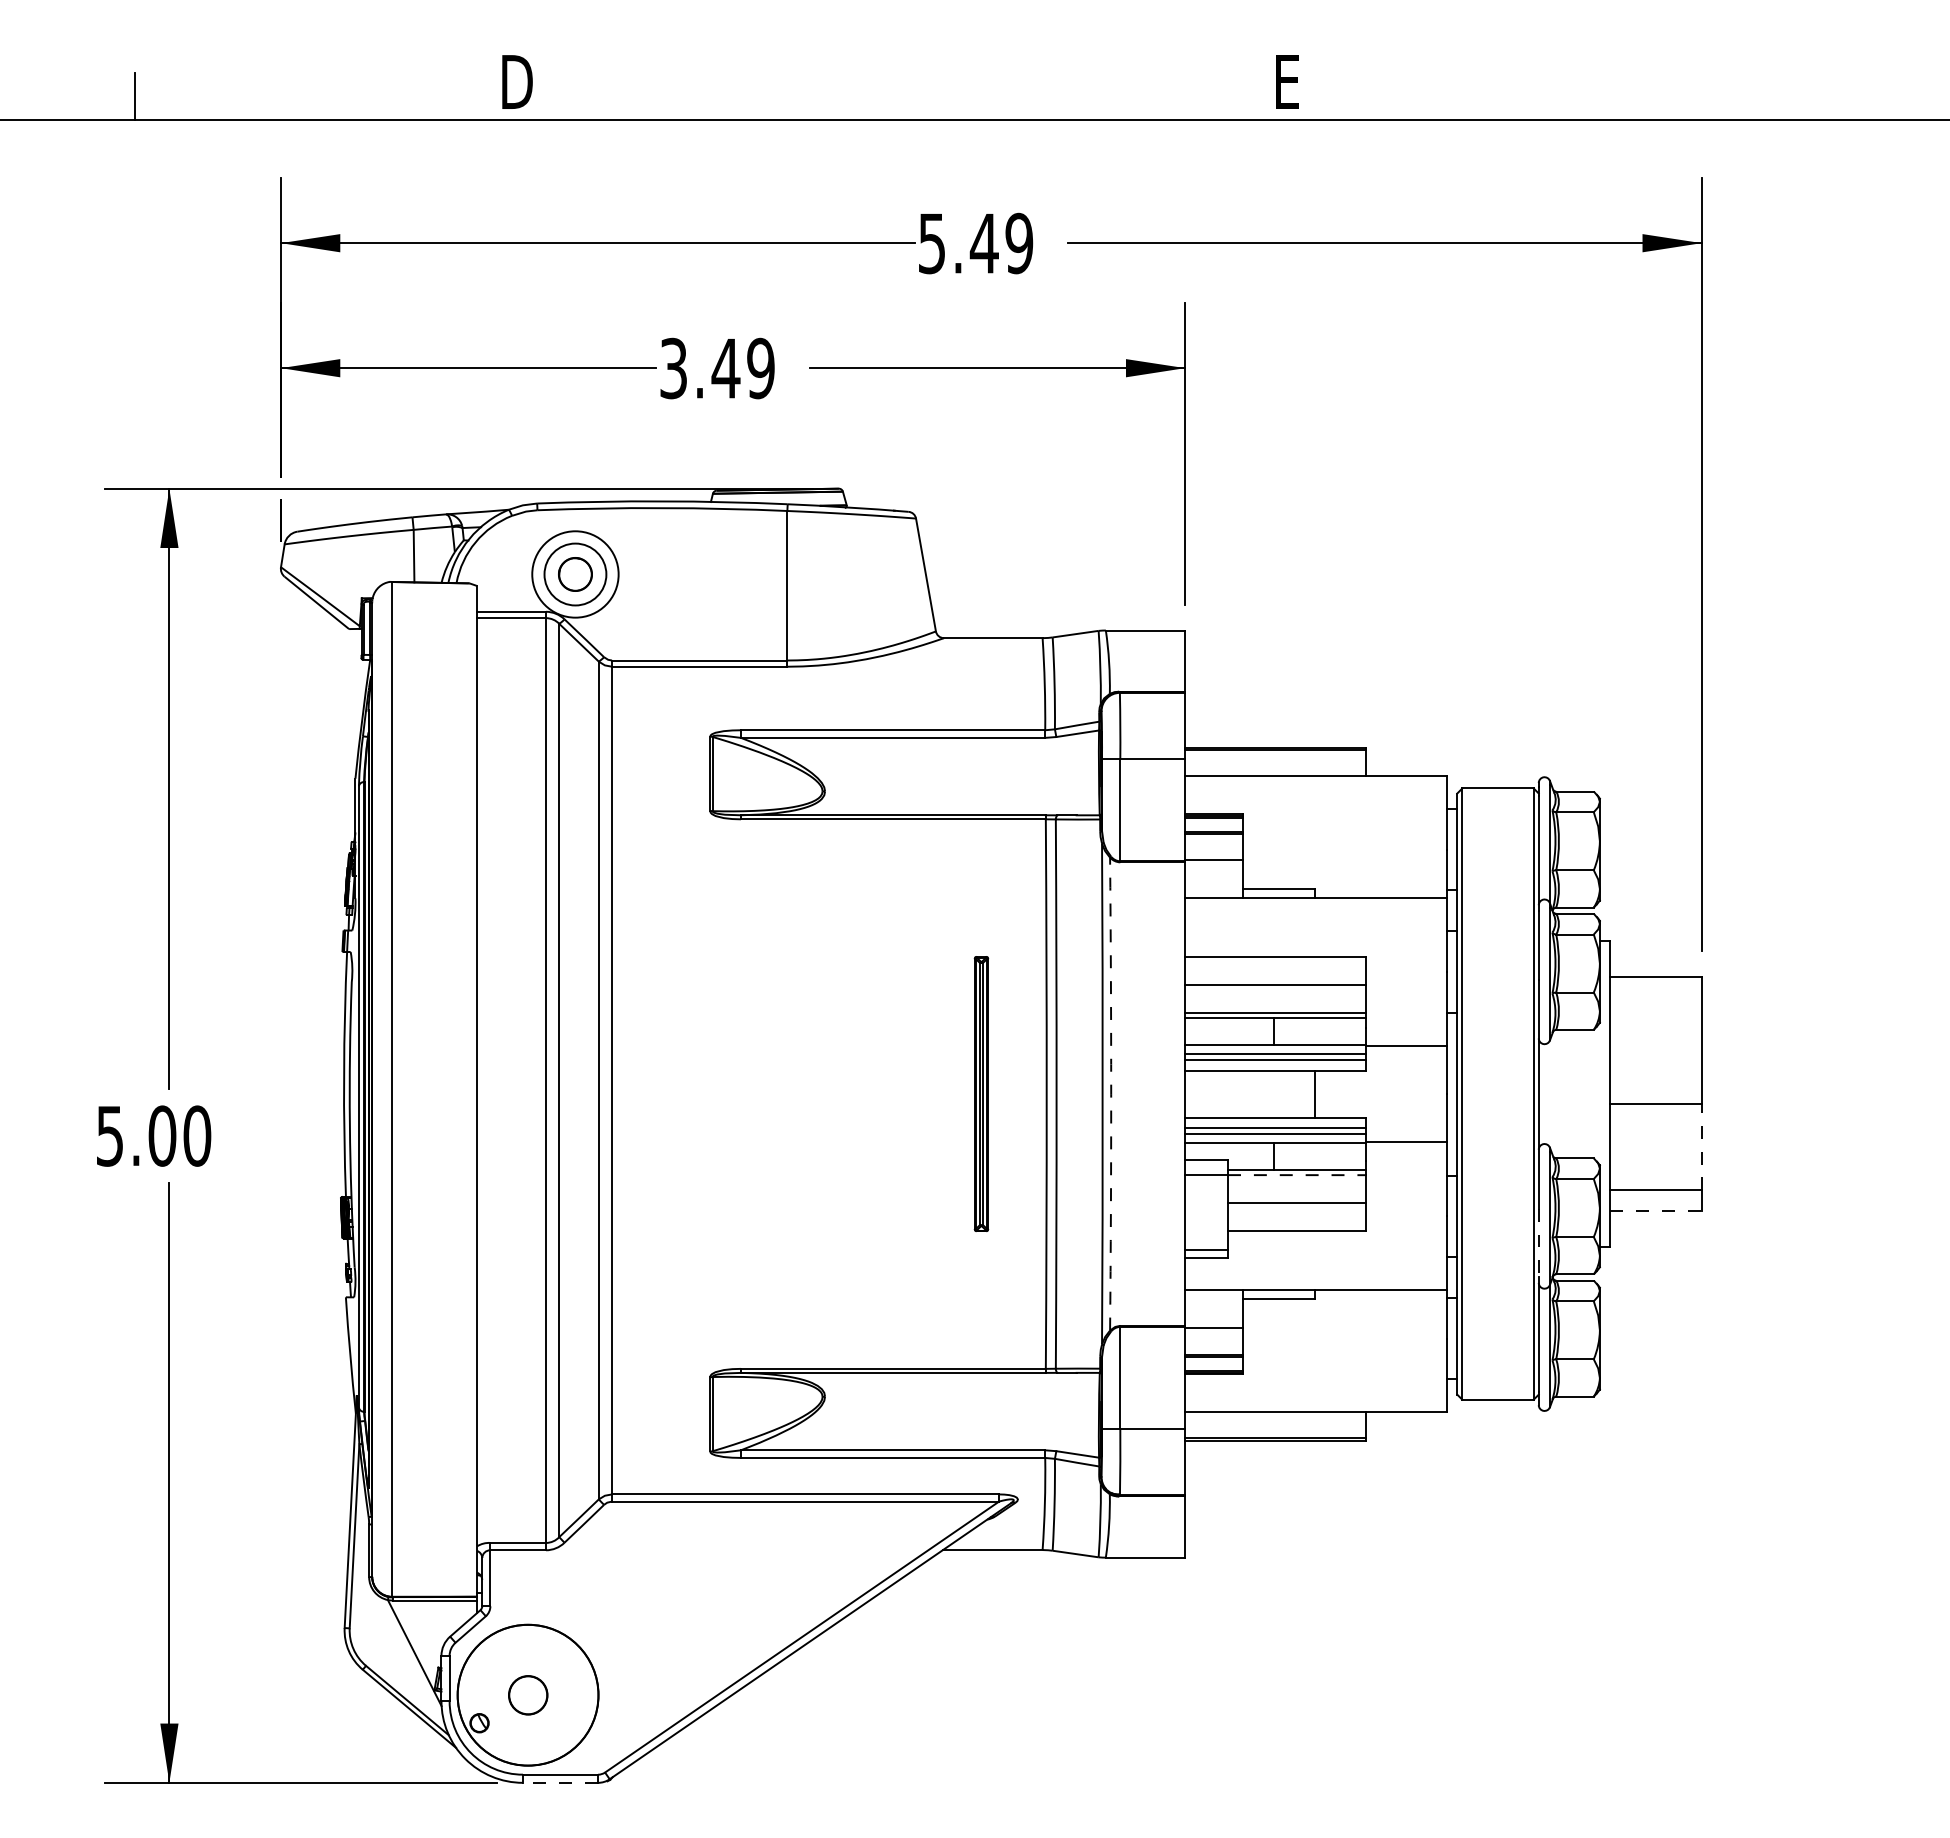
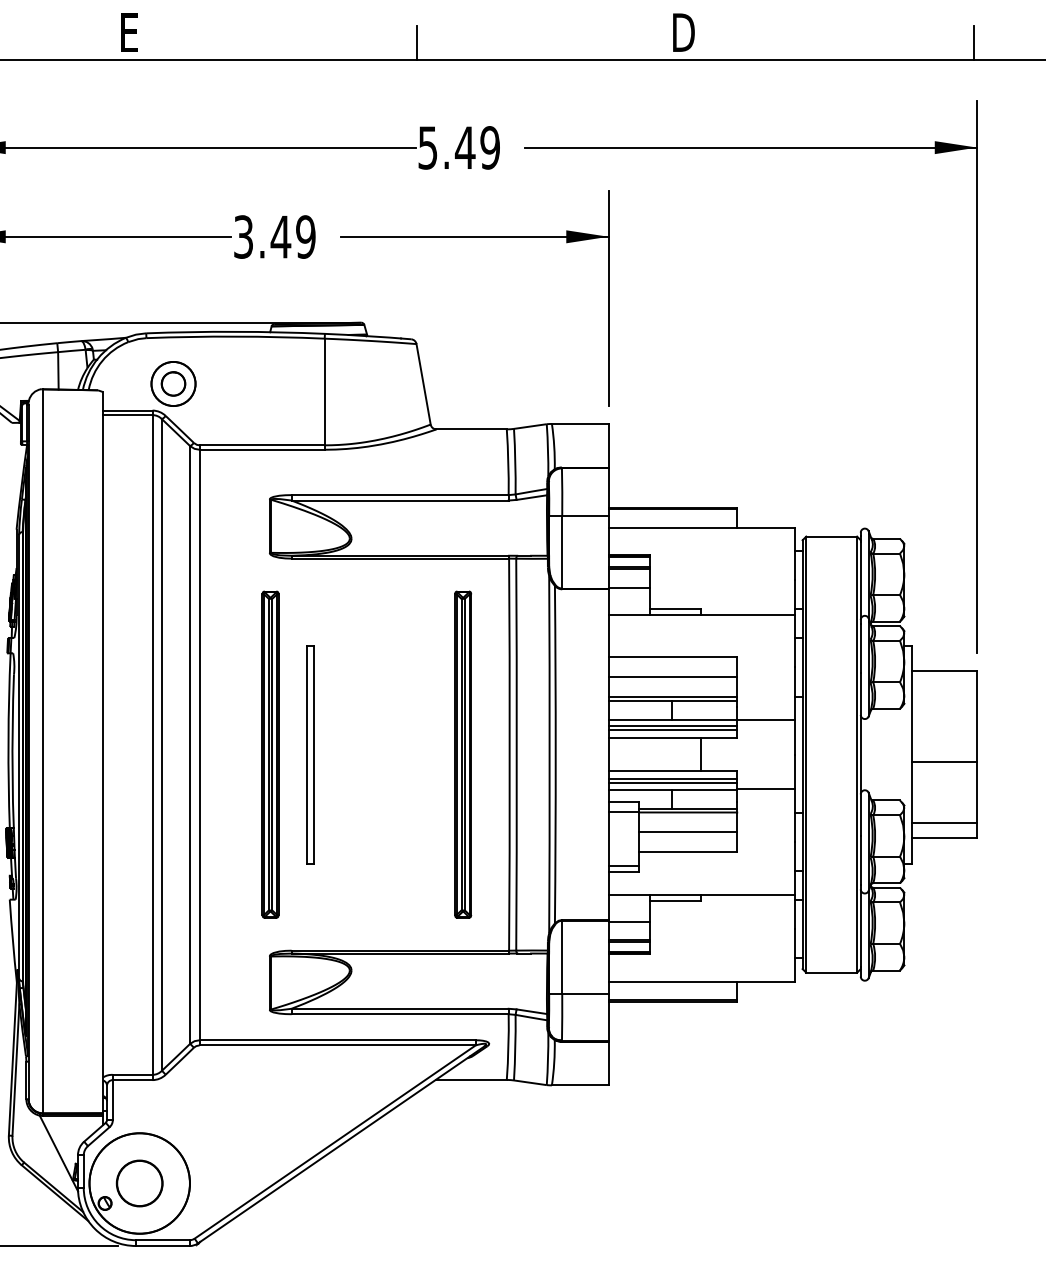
text: (517, 81) -> (132, 32), D -> E
text: (1290, 81) -> (683, 32), E -> D
line: (916, 95) -> (416, 42), added
line: (1697, 95) -> (974, 42), added
circle: (575, 574) -> (173, 383), size x0.71
part: (711, 1093) -> (270, 754), added
part: (767, 1093) -> (310, 754), added
part: (981, 1093) -> (463, 754), size x1.67
arc: (1111, 1094) -> (555, 754), dashed -> solid
line: (1701, 1146) -> (976, 792), dashed -> solid
line: (1296, 1175) -> (687, 812), dashed -> solid
line: (1655, 1211) -> (944, 838), dashed -> solid
line: (1538, 1243) -> (860, 861), dashed -> solid
circle: (528, 1695) -> (140, 1183), size x1.67
line: (560, 1782) -> (162, 1245), dashed -> solid

